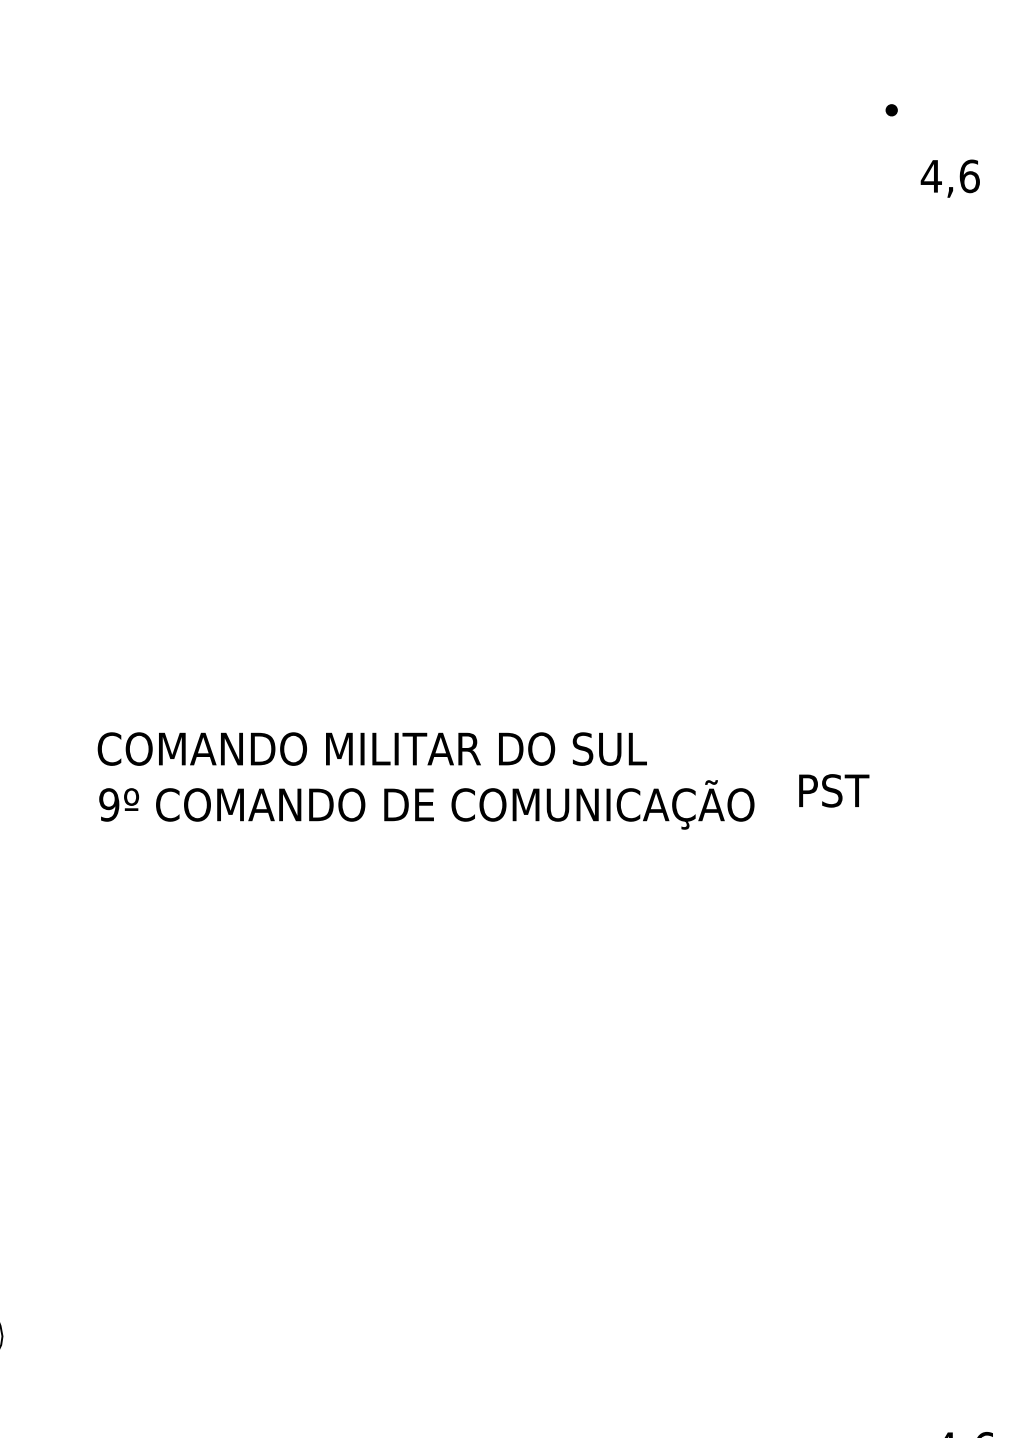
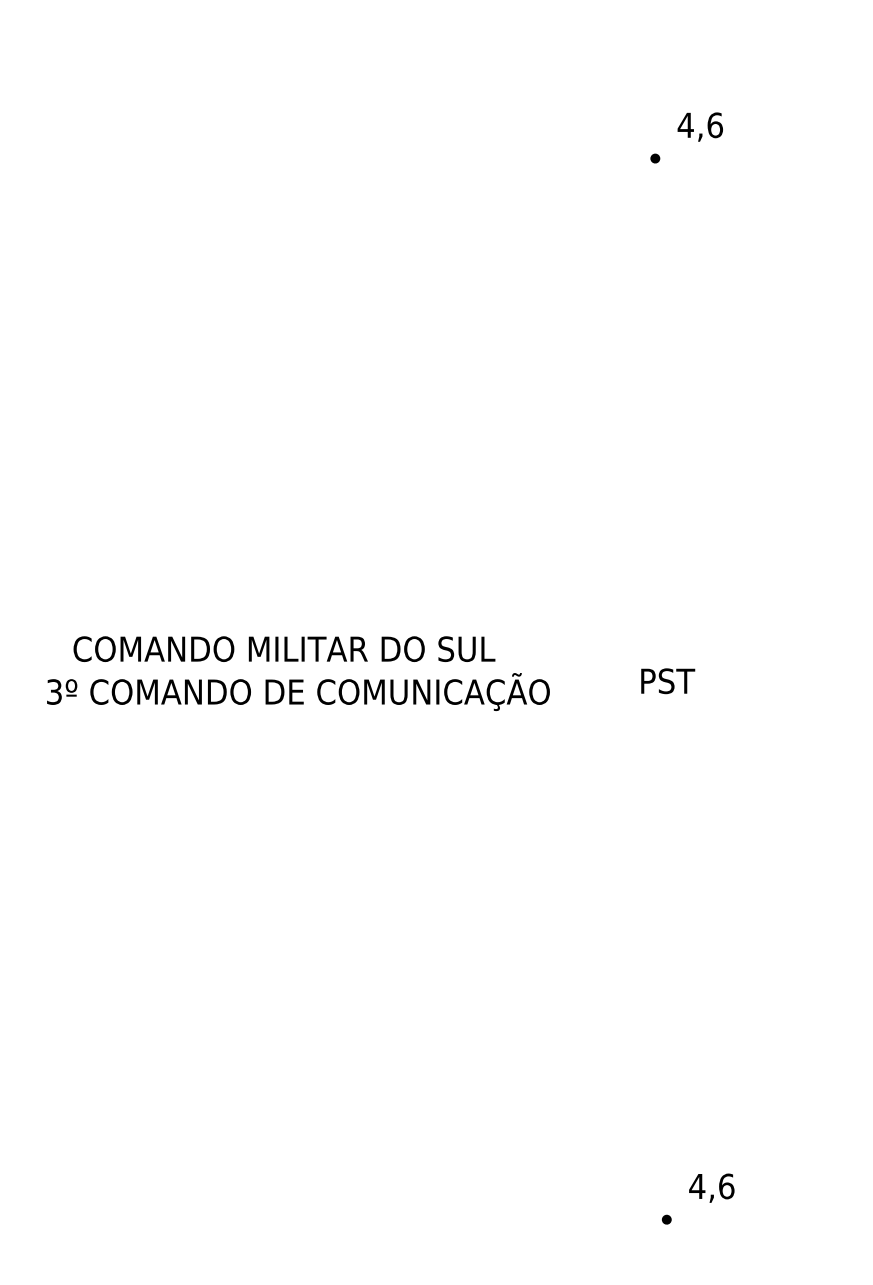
text: (949, 177) -> (699, 126), moved
text: (372, 748) -> (284, 648), moved
text: (834, 791) -> (668, 681), moved
text: (109, 804) -> (54, 691), 9º -> 3º

